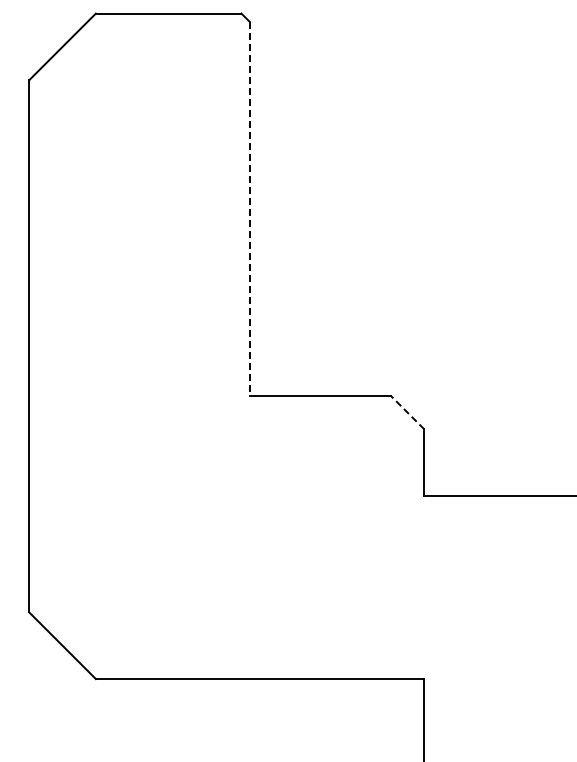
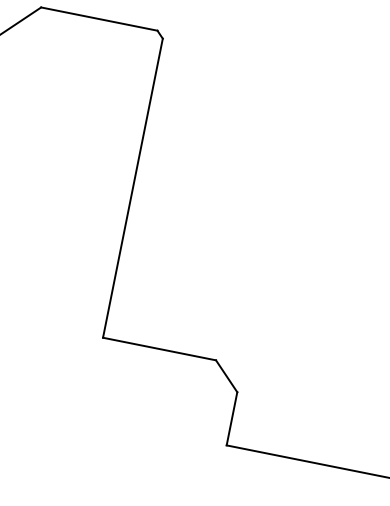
line: (249, 209) -> (132, 188), dashed -> solid
line: (407, 412) -> (226, 375), dashed -> solid

